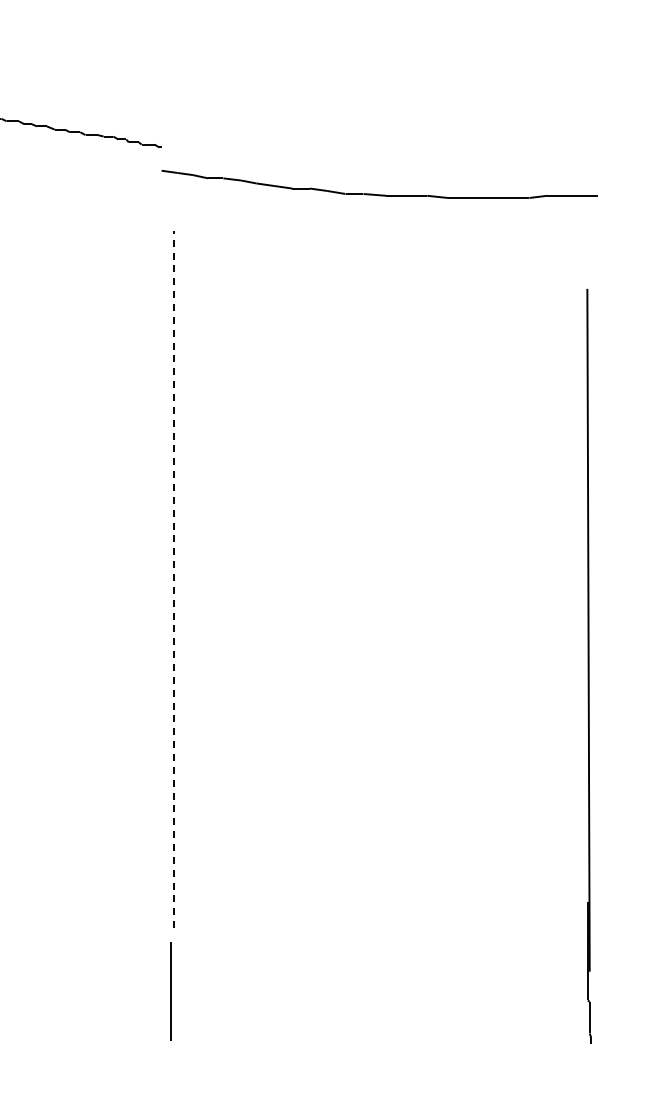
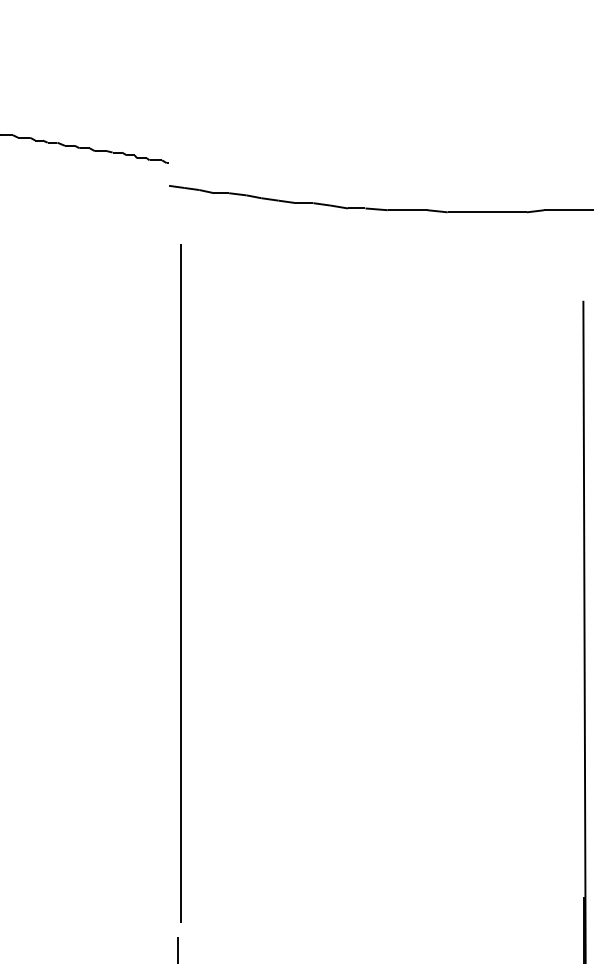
line: (173, 579) -> (180, 583), dashed -> solid

